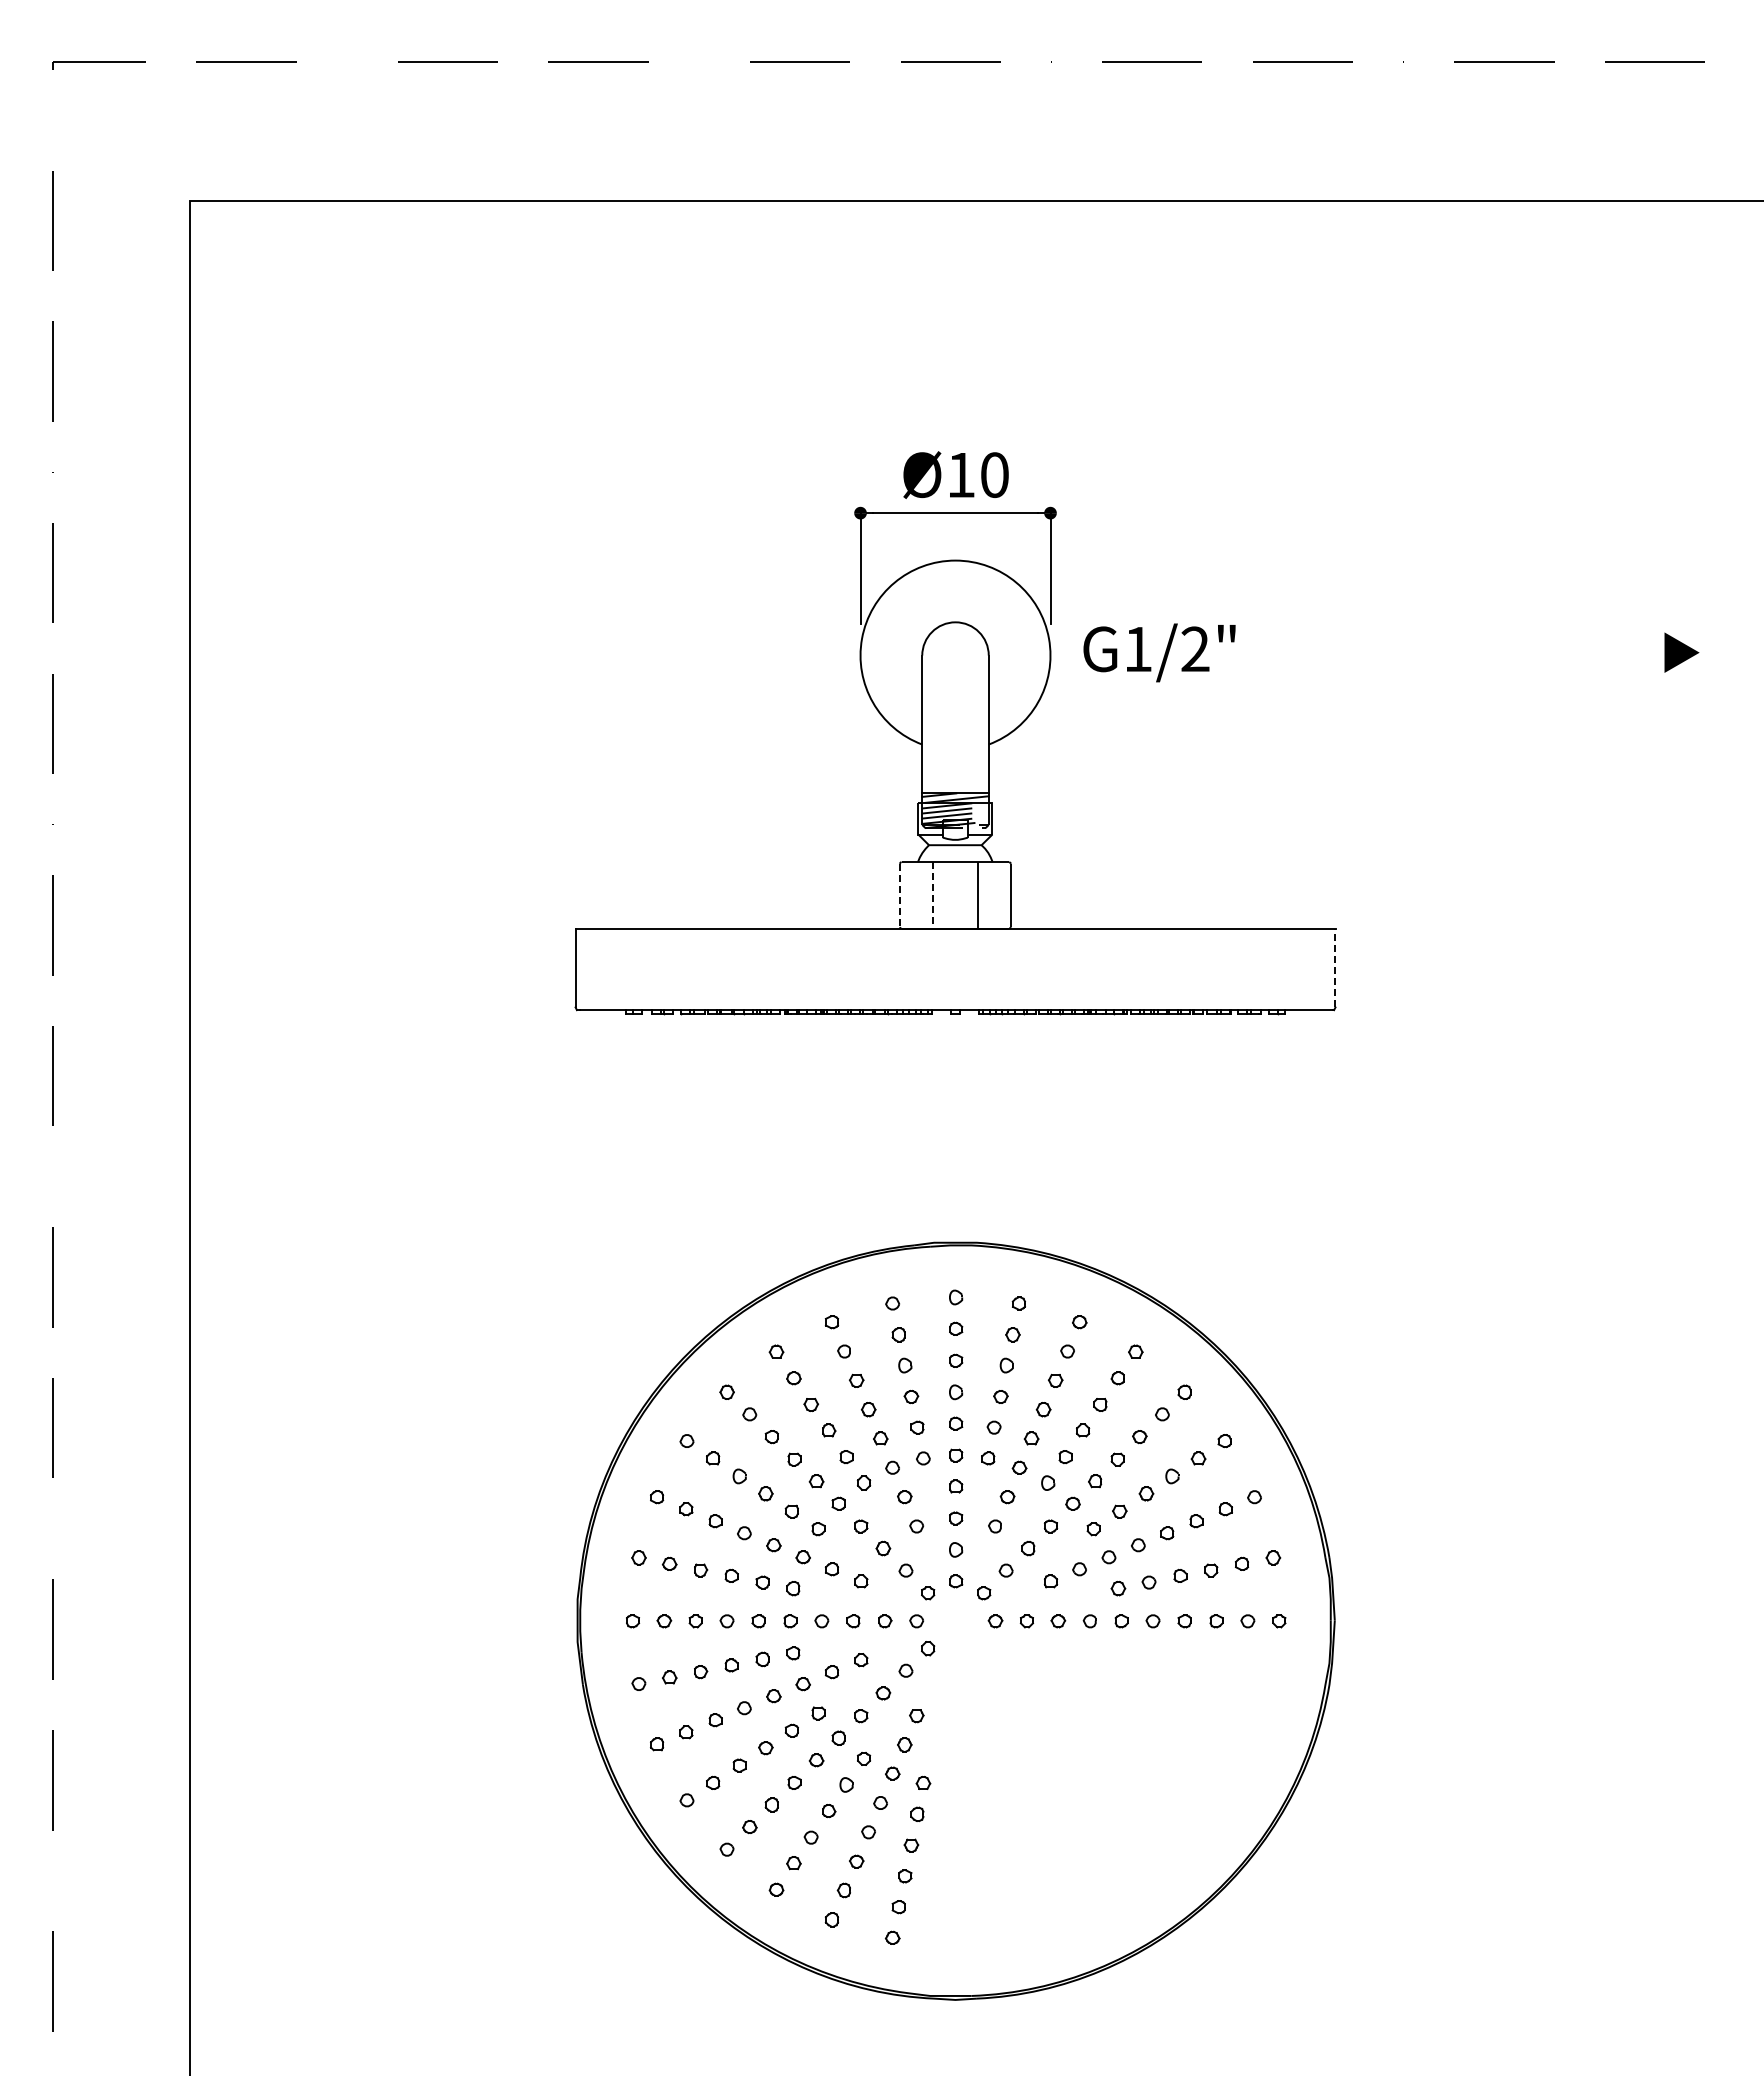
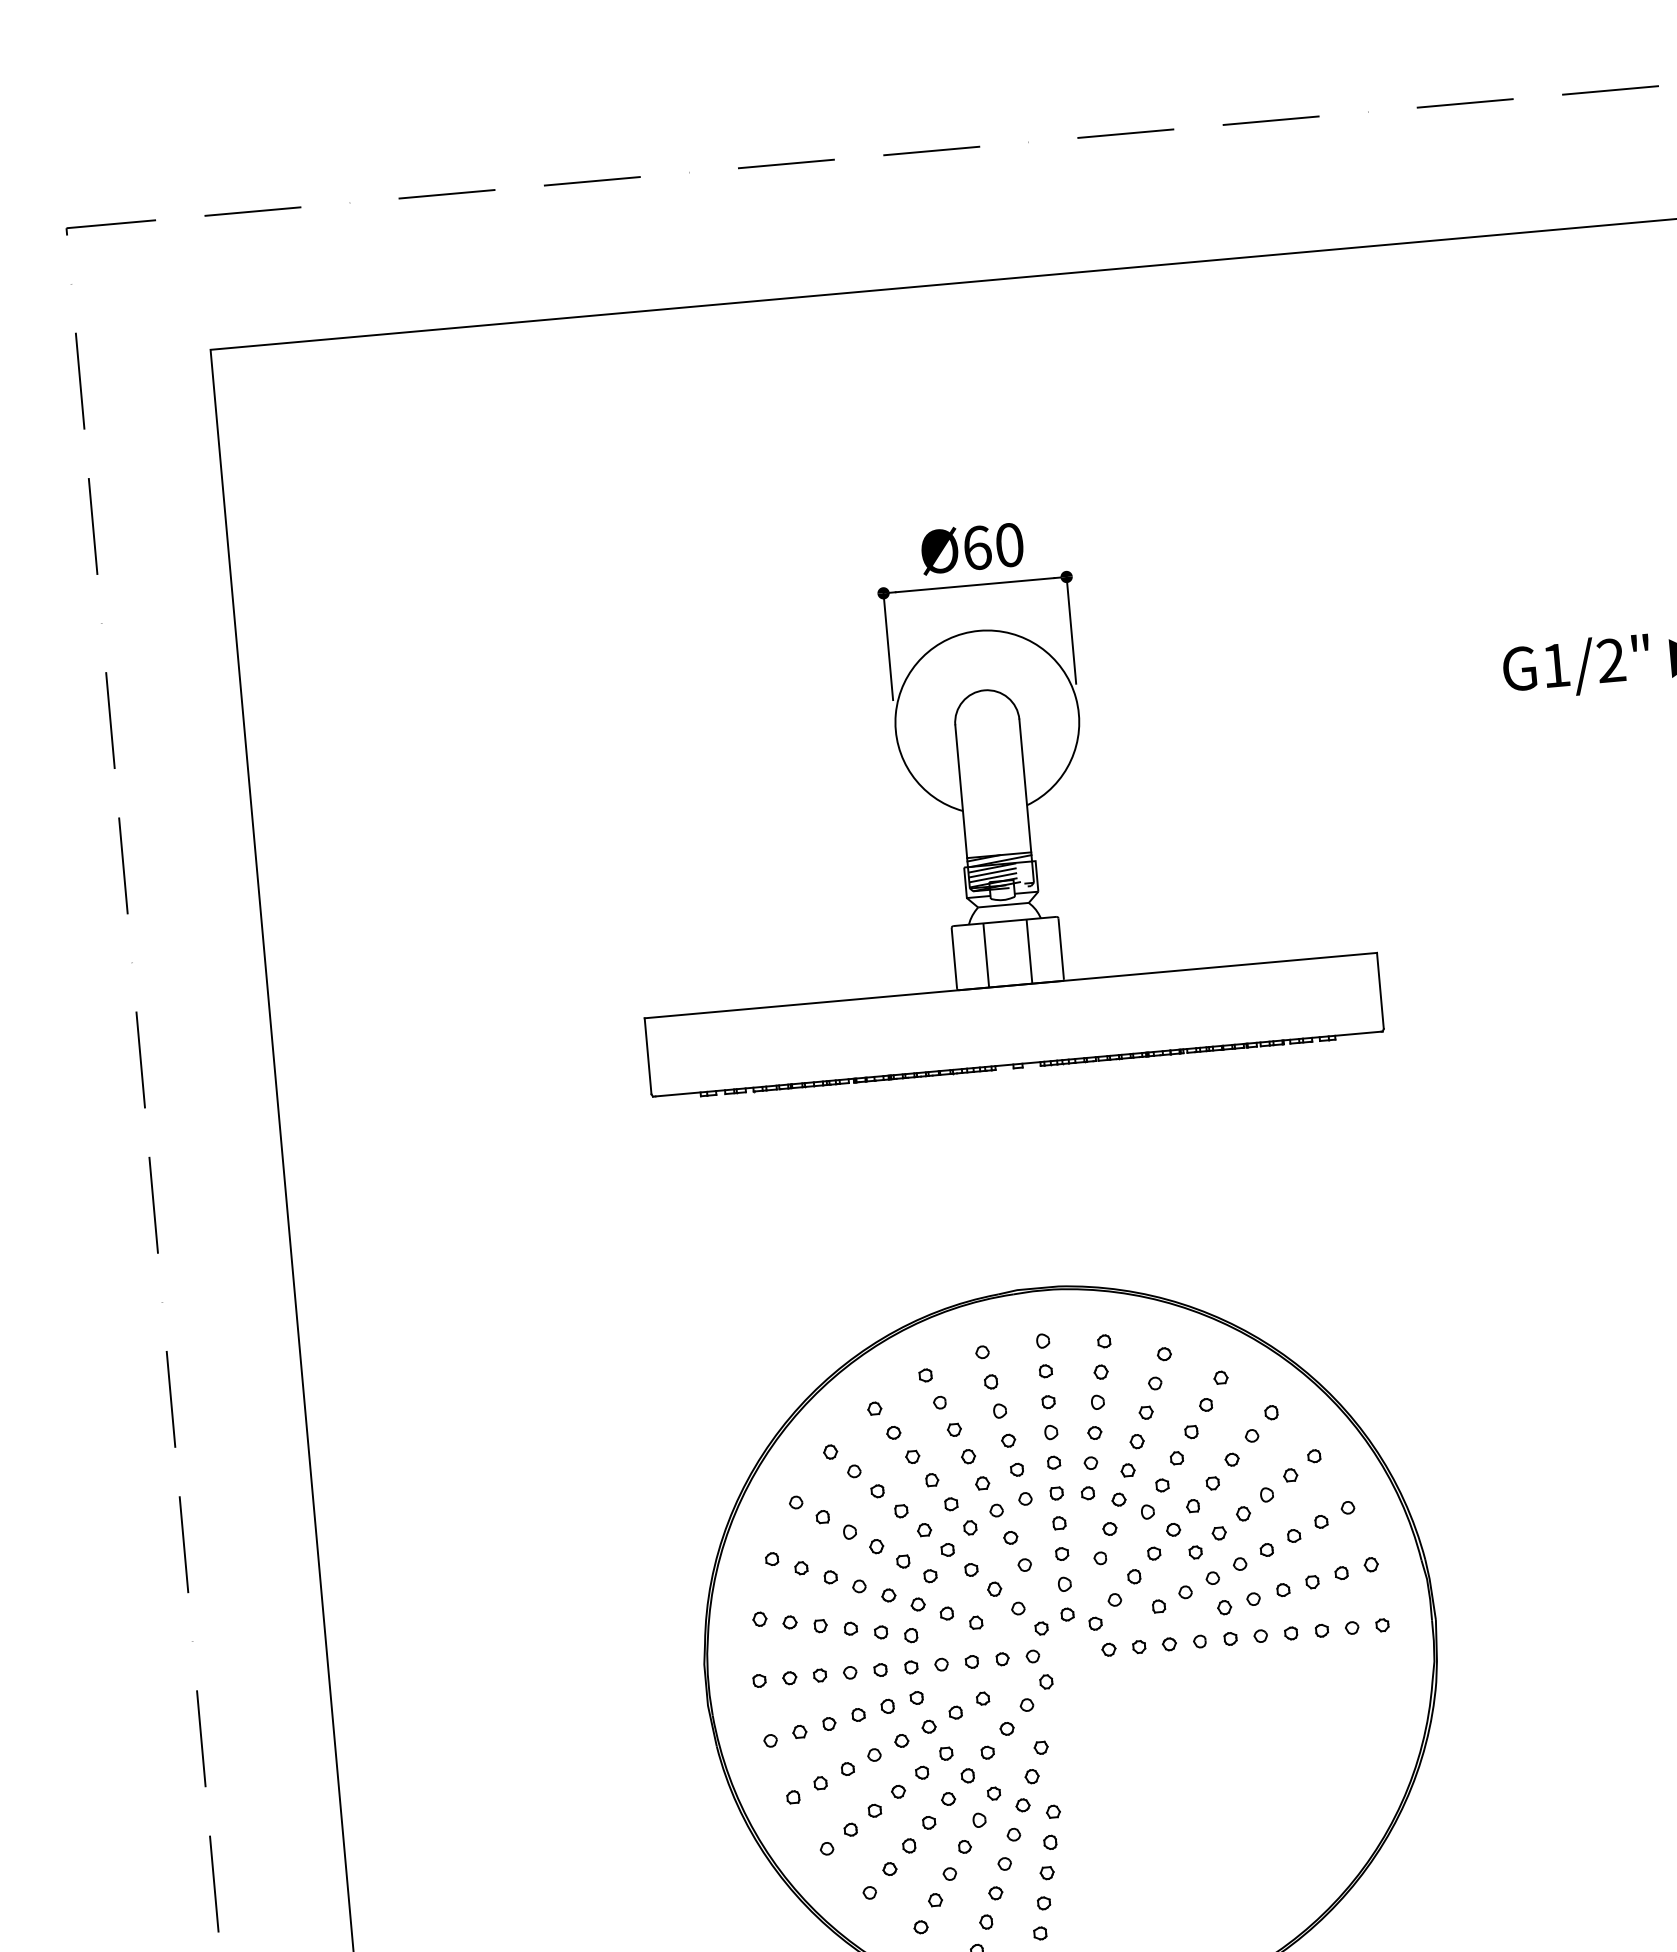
text: (961, 475) -> (977, 548), Ø10 -> Ø60
text: (1159, 652) -> (1576, 666), moved
line: (899, 895) -> (954, 958), dashed -> solid
line: (932, 895) -> (985, 955), dashed -> solid
line: (1335, 967) -> (1380, 990), dashed -> solid

